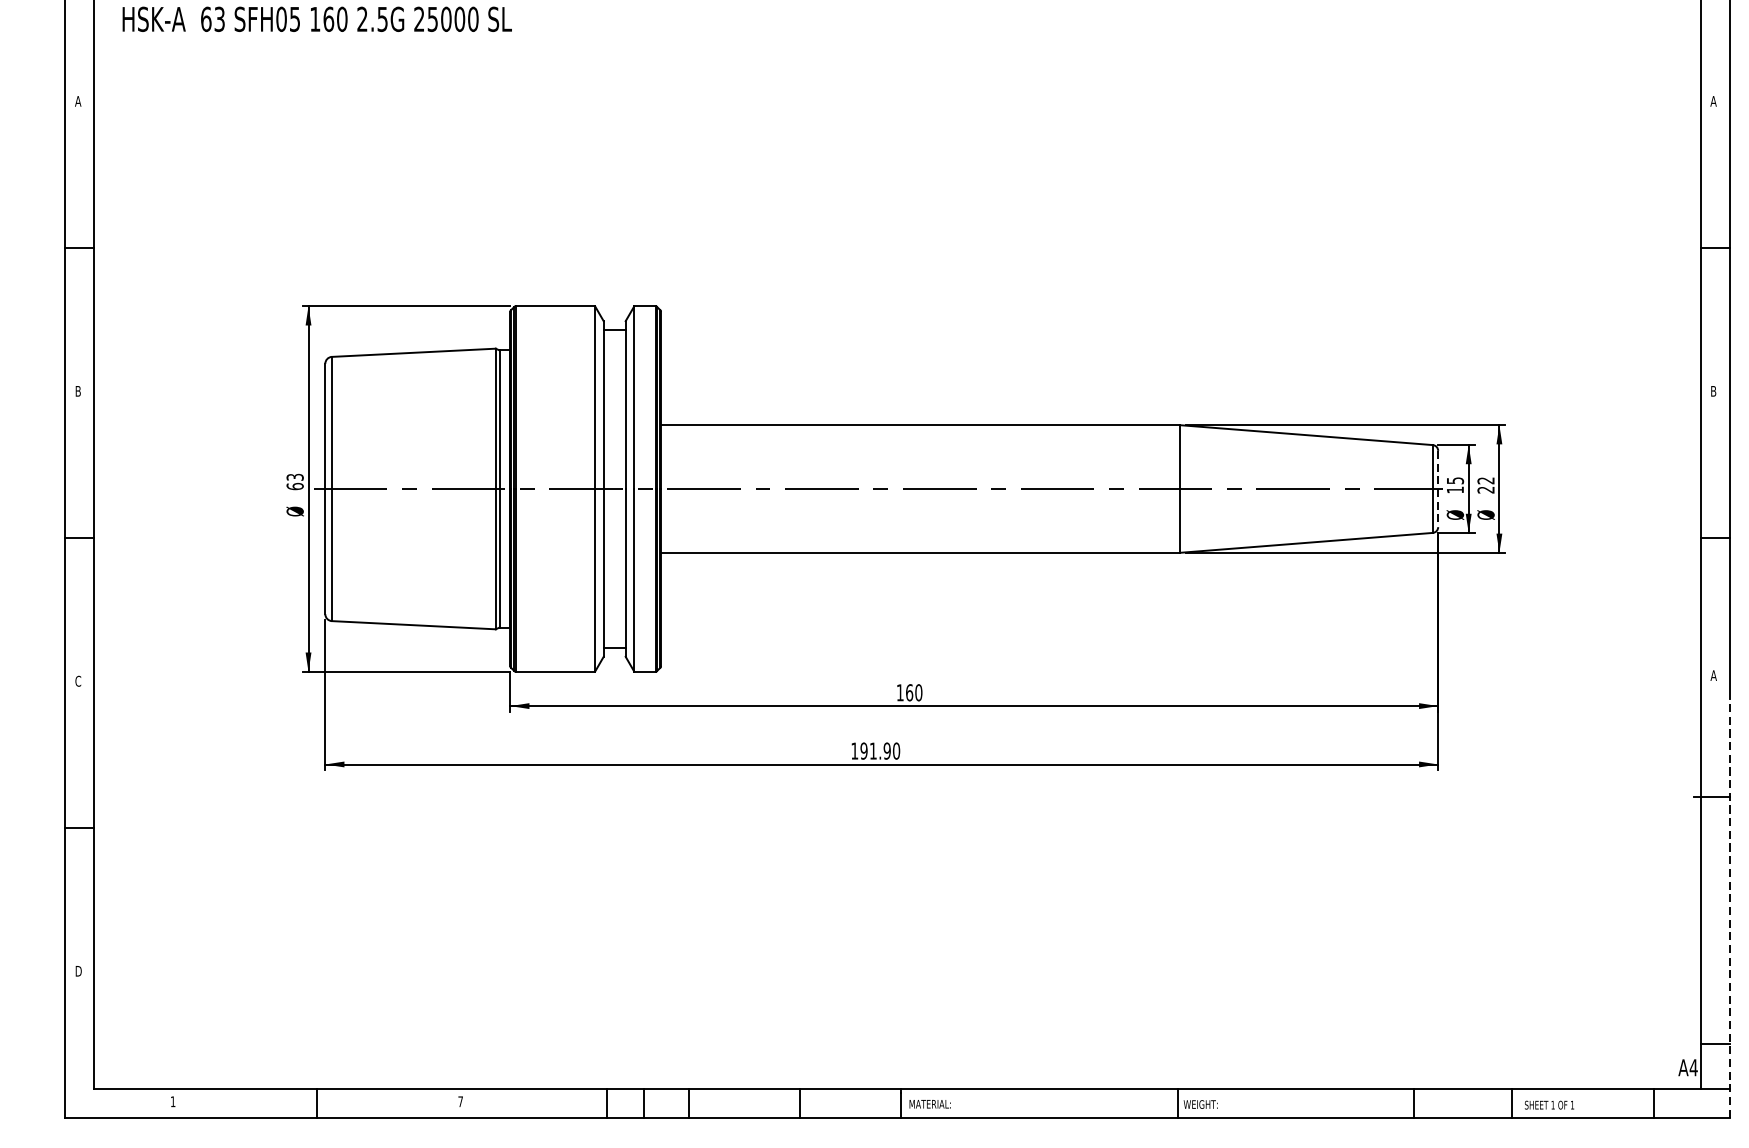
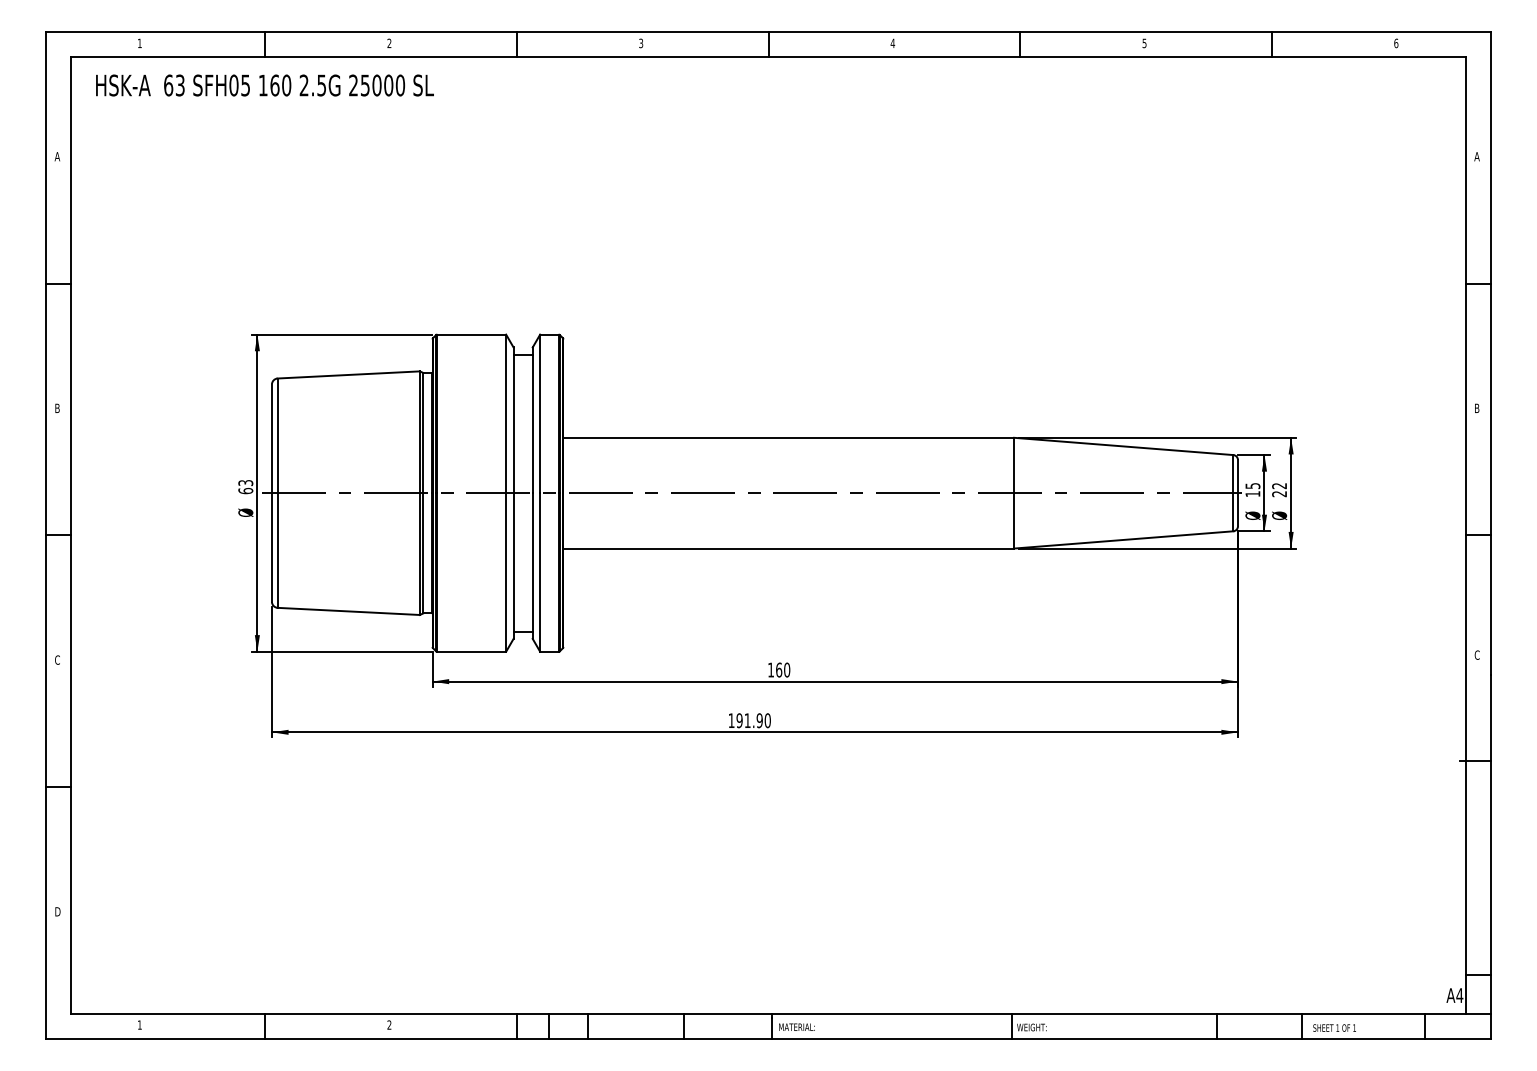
line: (1438, 489) -> (1238, 493), dashed -> solid
text: (1712, 674) -> (1476, 654), A -> C
line: (1729, 908) -> (1490, 857), dashed -> solid
text: (460, 1101) -> (389, 1024), 7 -> 2

